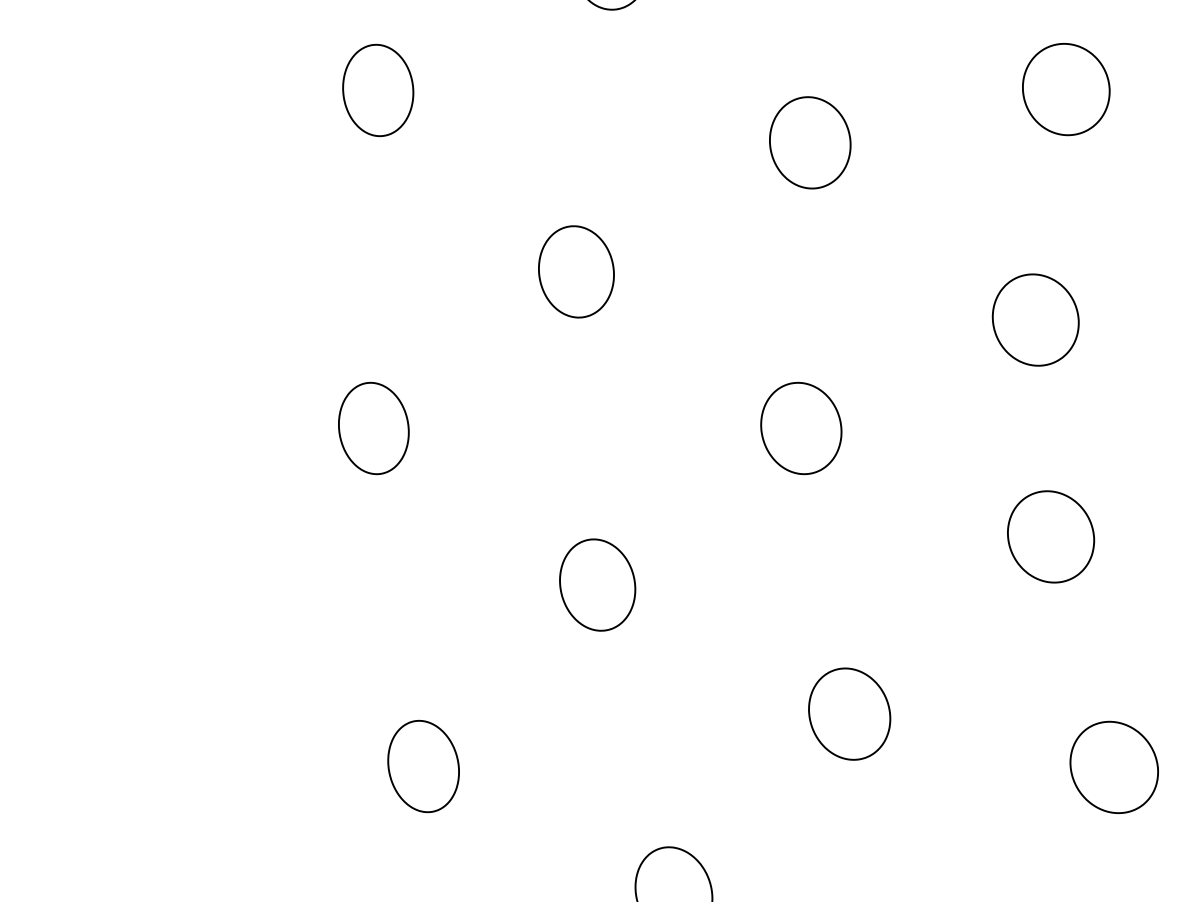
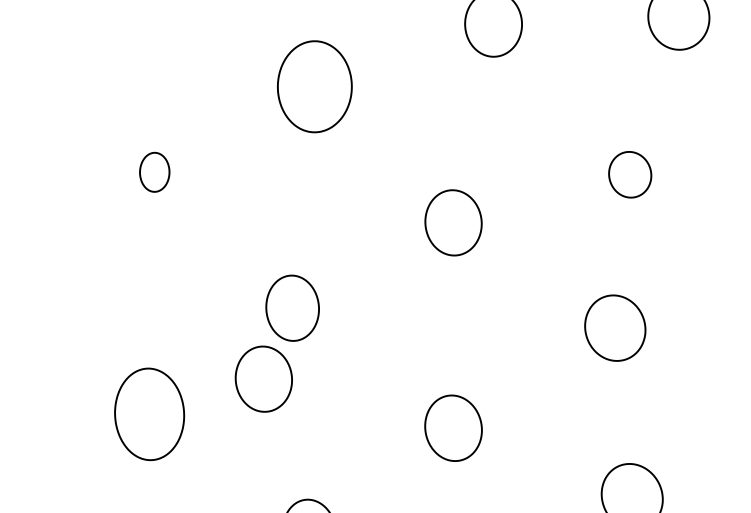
part: (576, 271) -> (314, 86), size x1.4
part: (1035, 319) -> (630, 174), size x0.7
part: (373, 428) -> (154, 172), size x0.6
part: (574, 690) -> (264, 379), added
part: (423, 766) -> (149, 414), size x1.4

